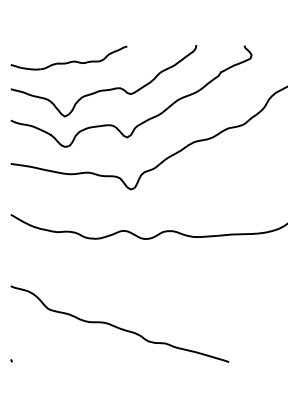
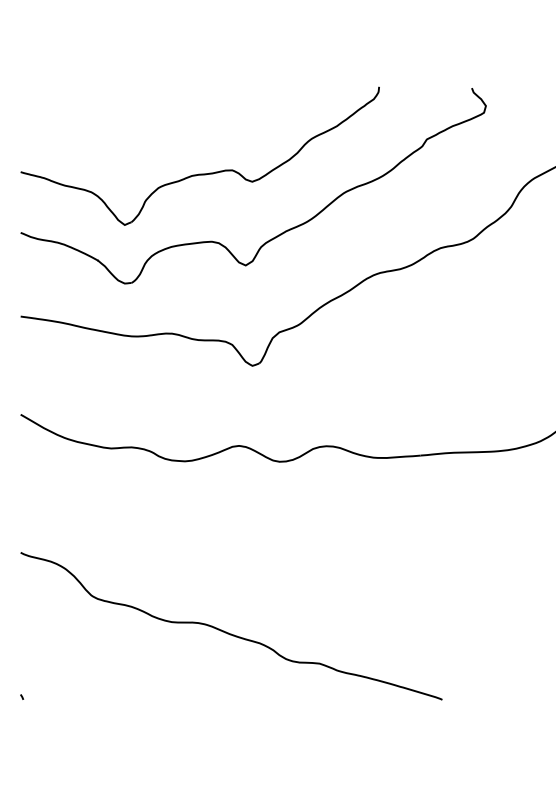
part: (68, 57) -> (132, 110), removed

